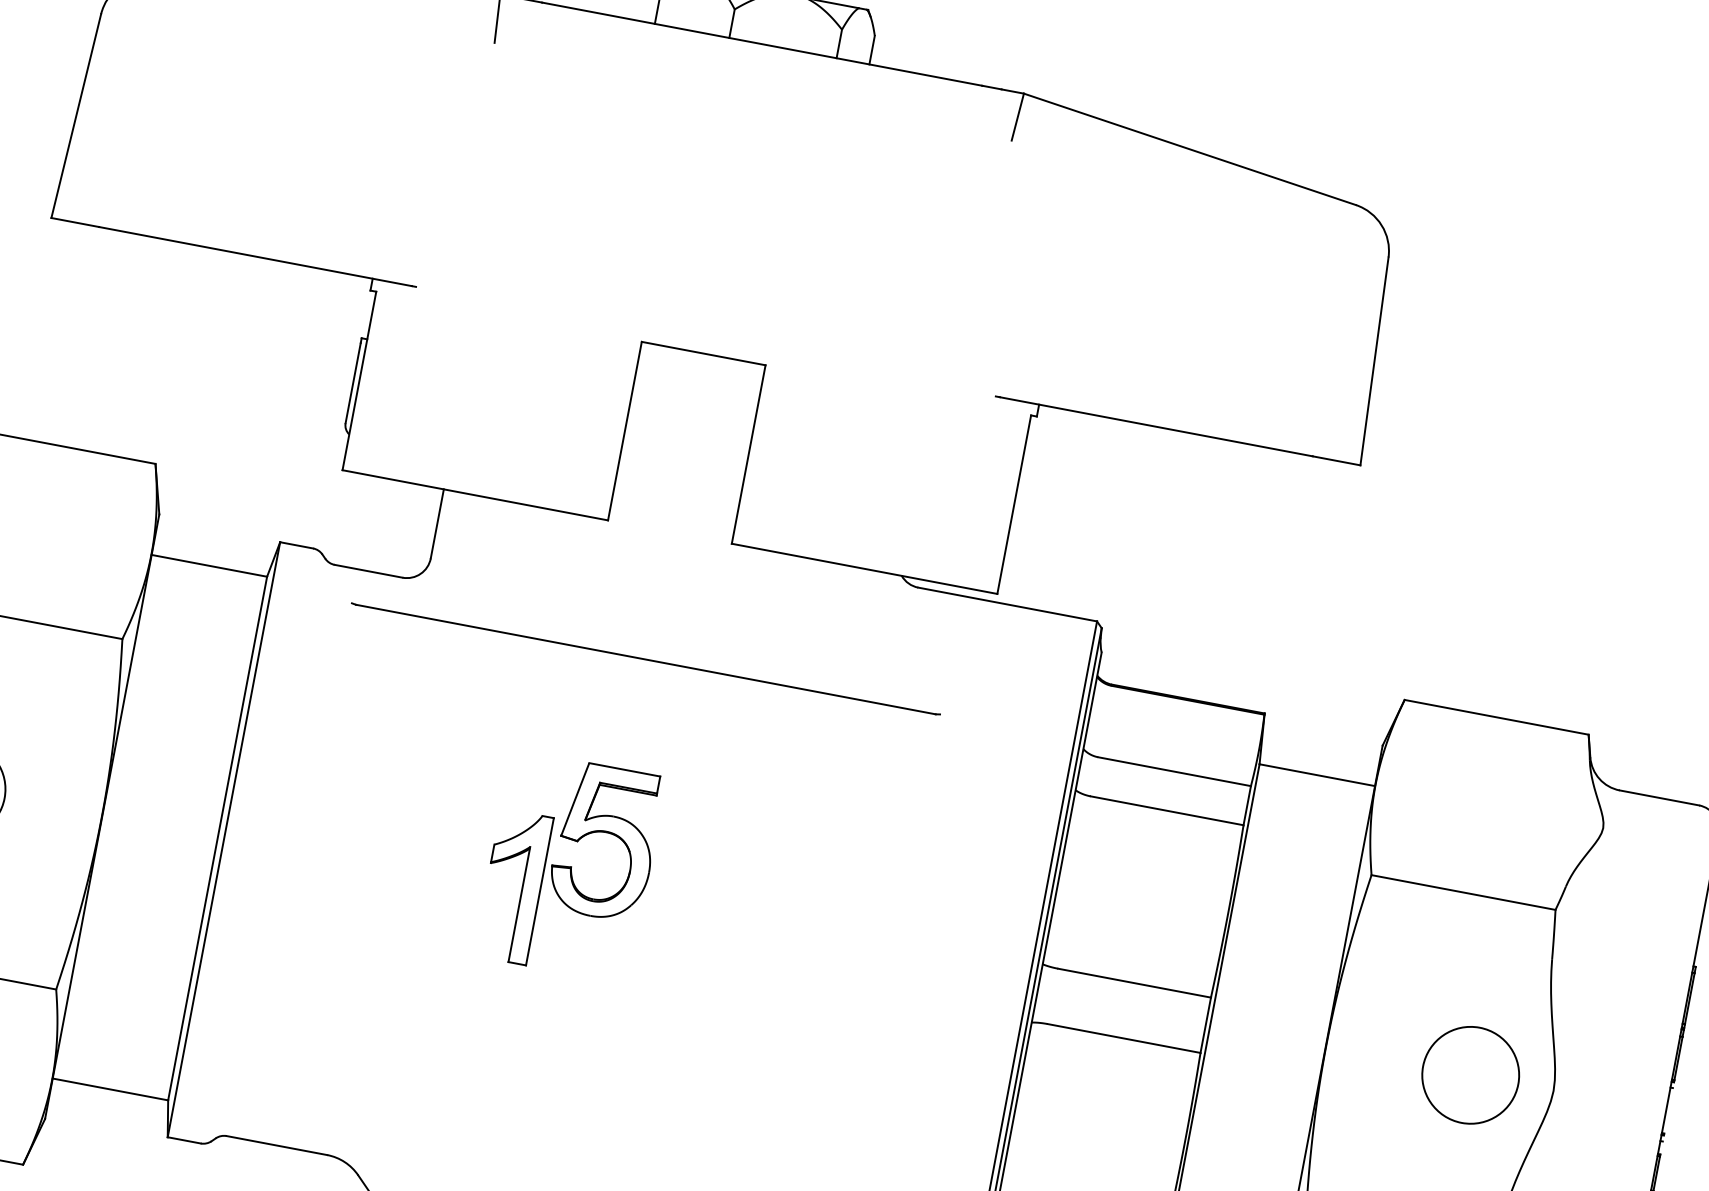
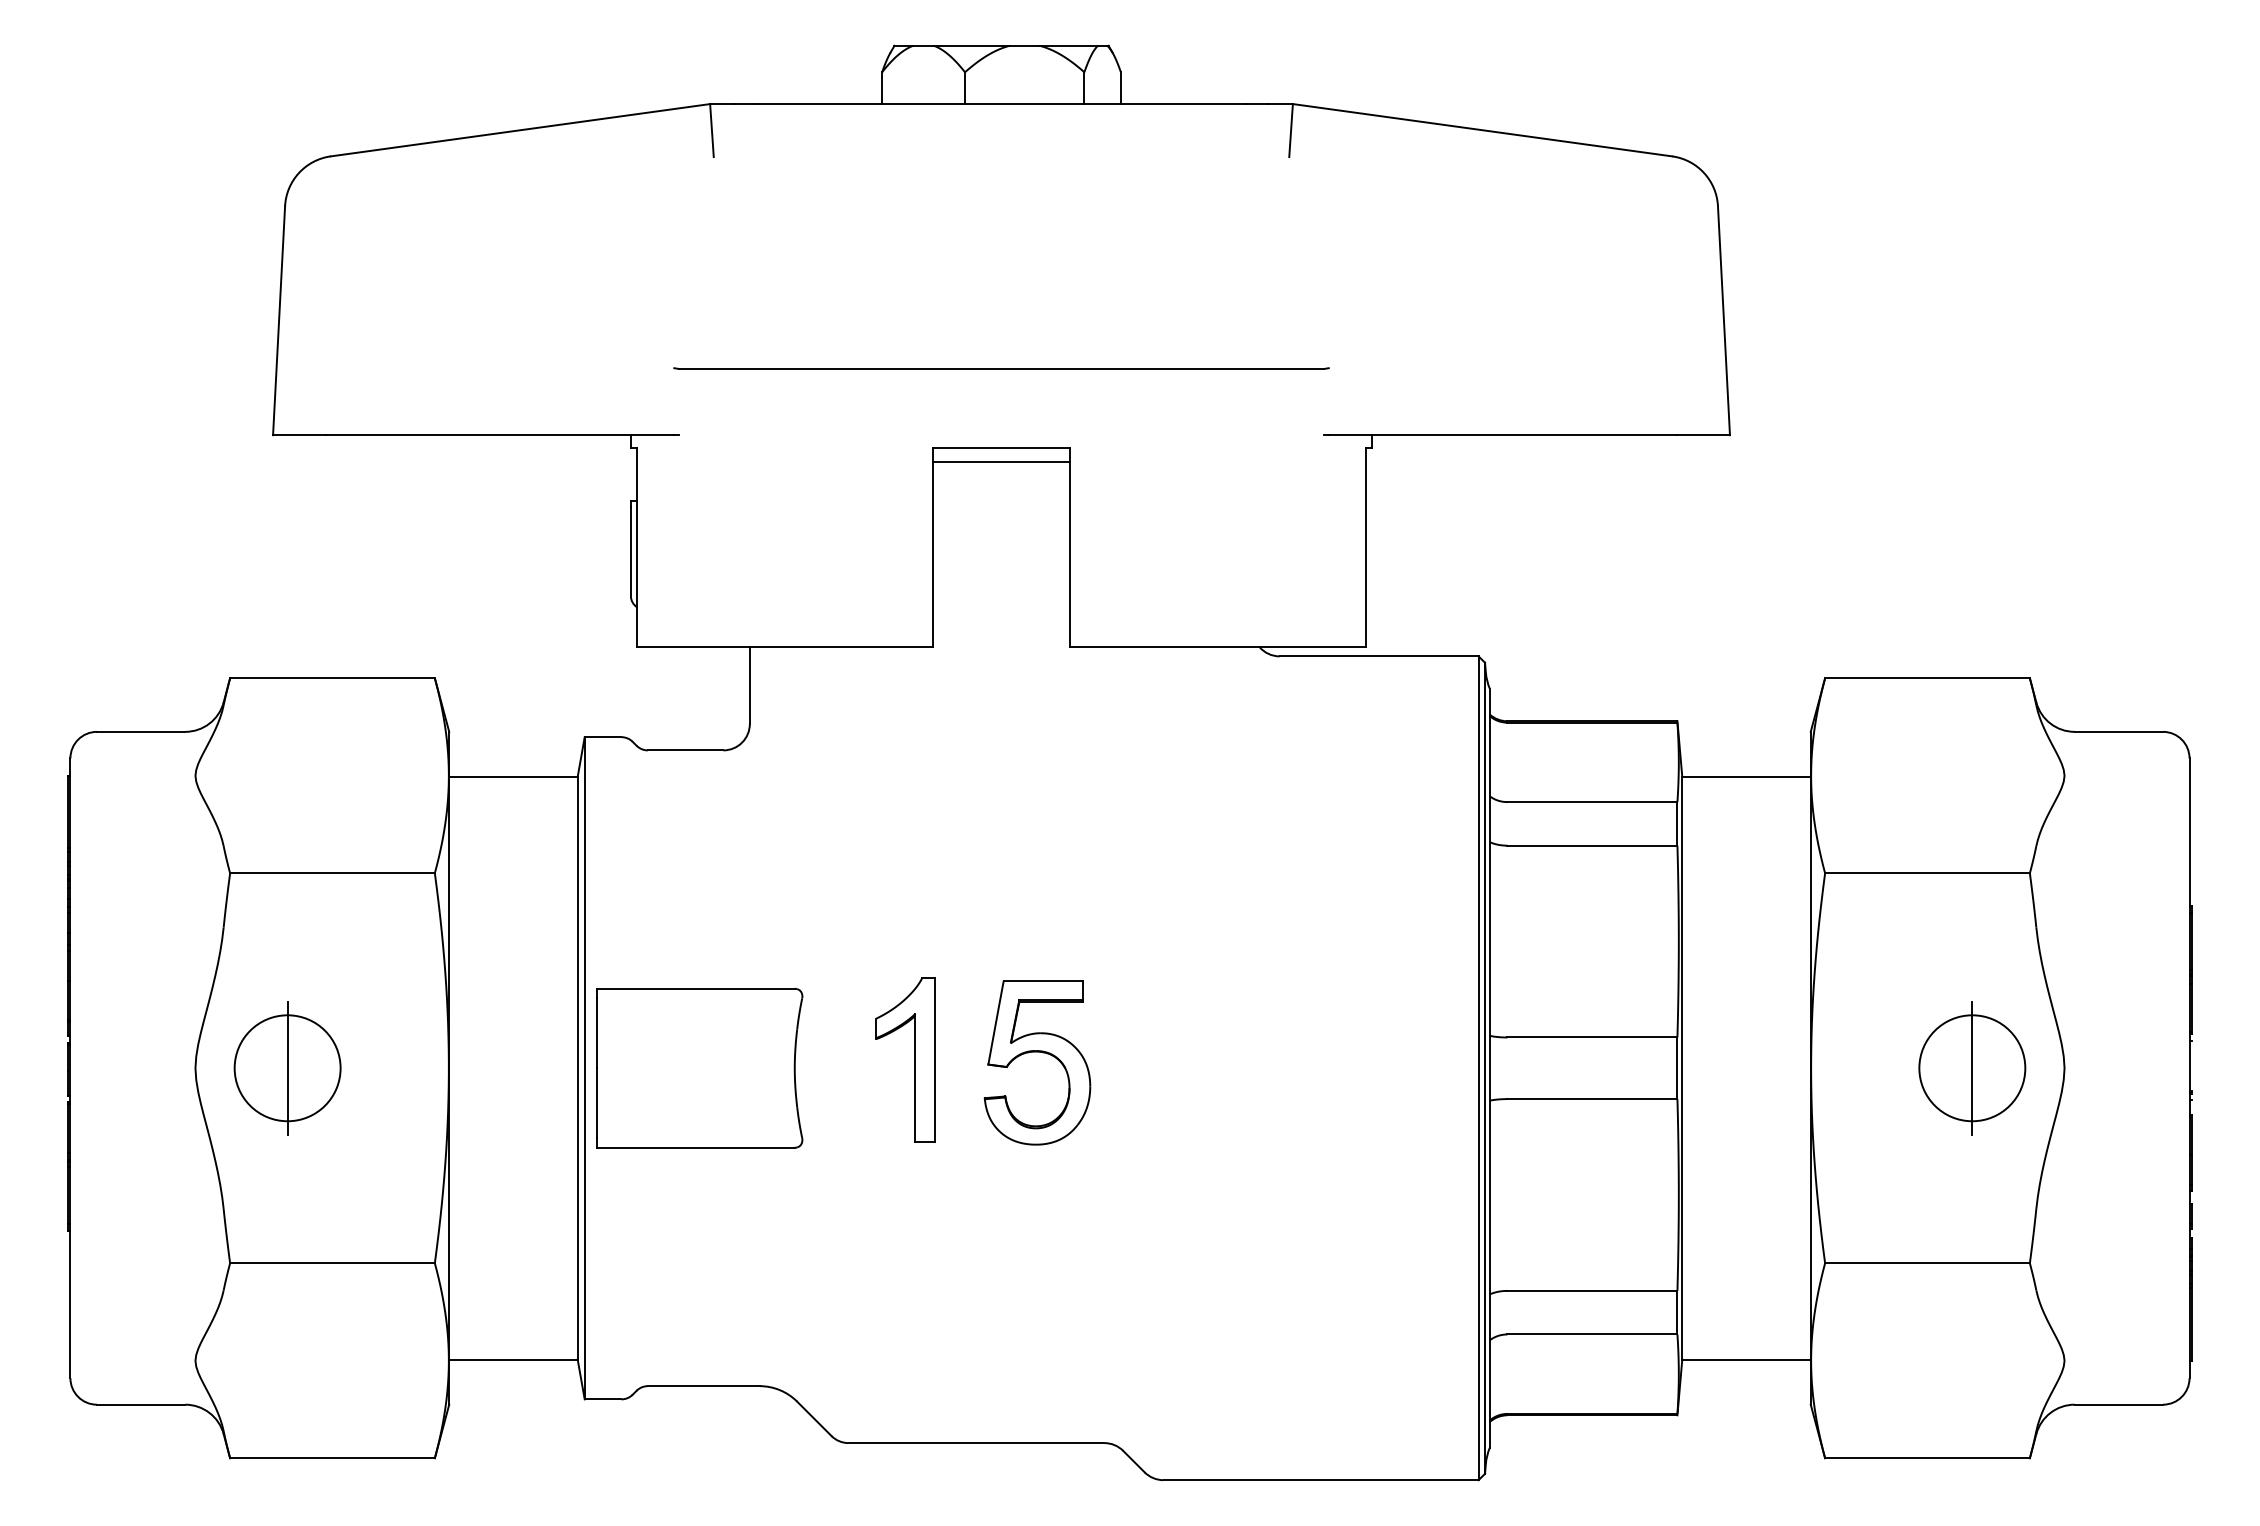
line: (701, 365) -> (1001, 461), added
line: (645, 659) -> (1001, 368), moved
part: (607, 833) -> (1037, 1052), moved
part: (327, 858) -> (699, 1067), added
line: (1470, 1075) -> (1972, 1068), added

